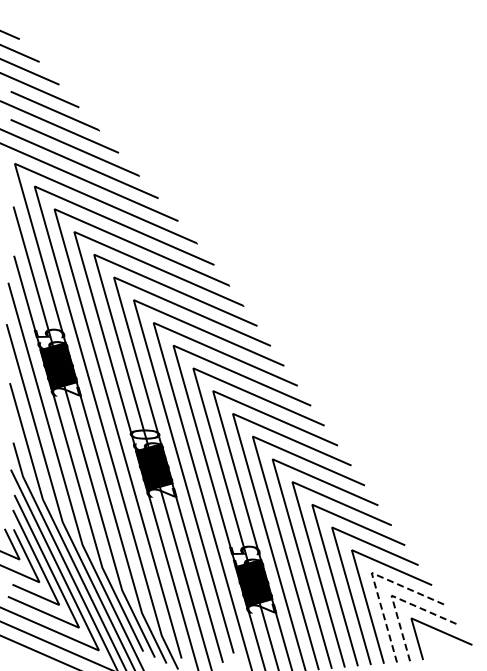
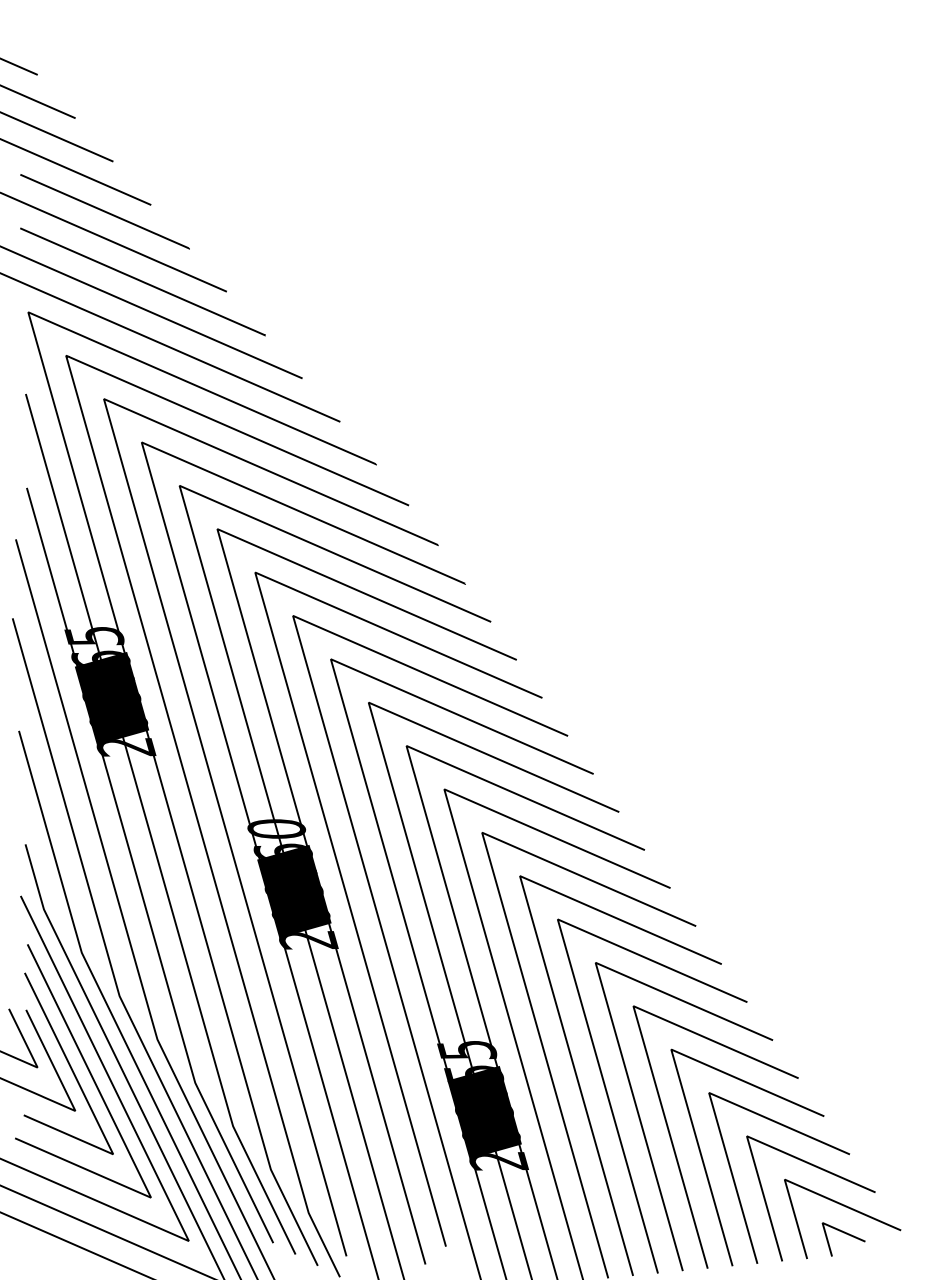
line: (373, 577) -> (712, 1101), dashed -> solid
line: (394, 596) -> (752, 1137), dashed -> solid
line: (443, 647) -> (846, 1235), added

